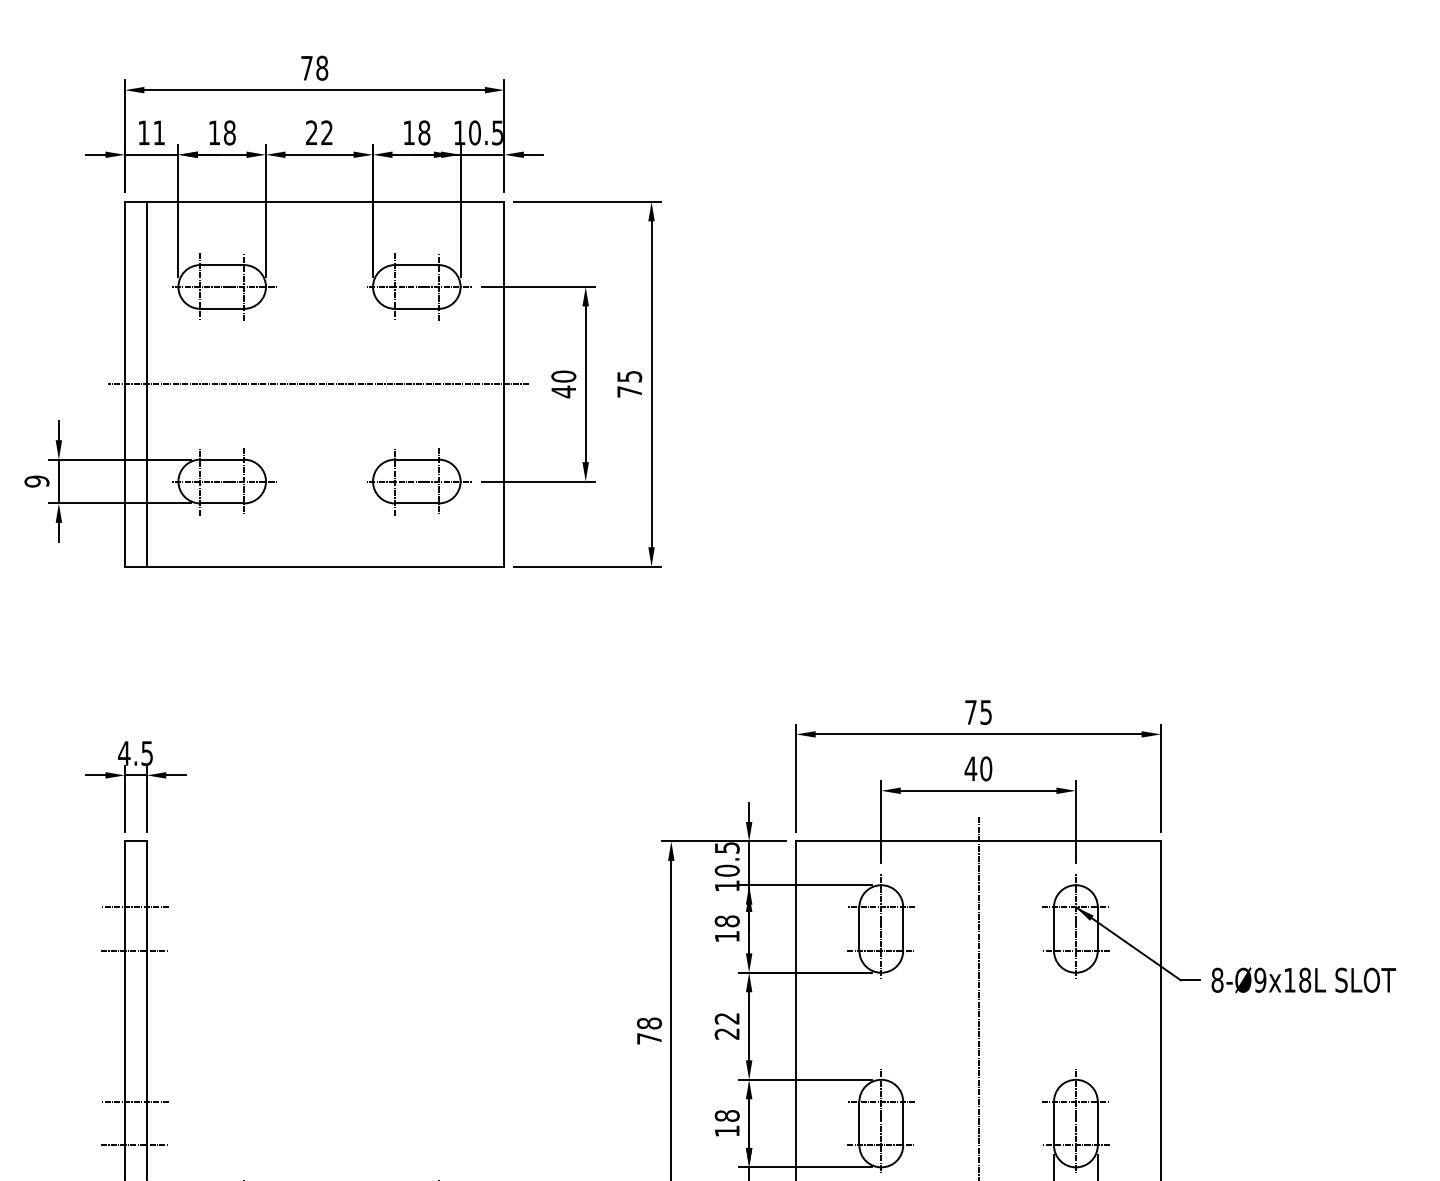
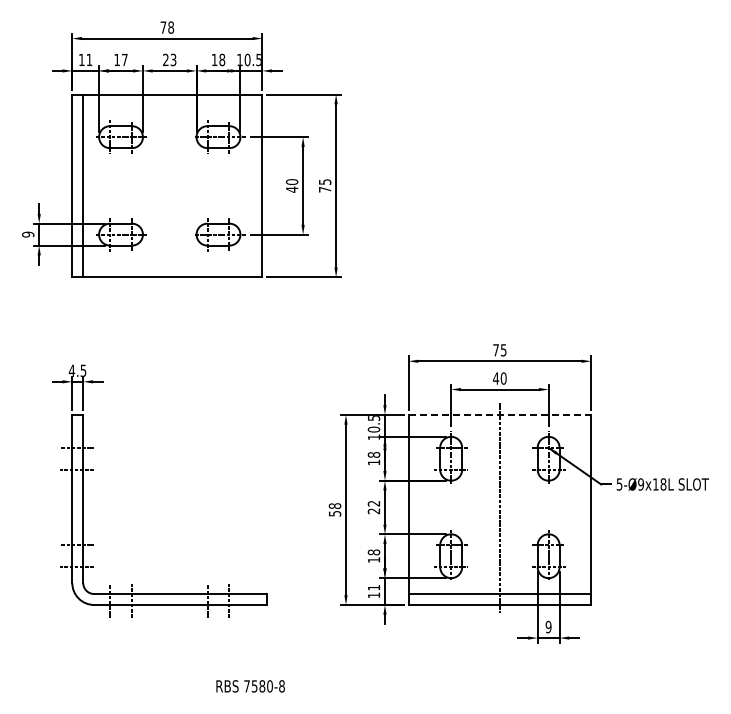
text: (229, 131) -> (124, 59), 18 -> 17
text: (326, 133) -> (173, 60), 22 -> 23
line: (316, 383) -> (168, 185), removed
line: (979, 840) -> (500, 414), solid -> dashed
text: (1217, 980) -> (619, 484), 8-Ø9x18L -> 5-Ø9x18L
text: (650, 1038) -> (335, 513), 78 -> 58

